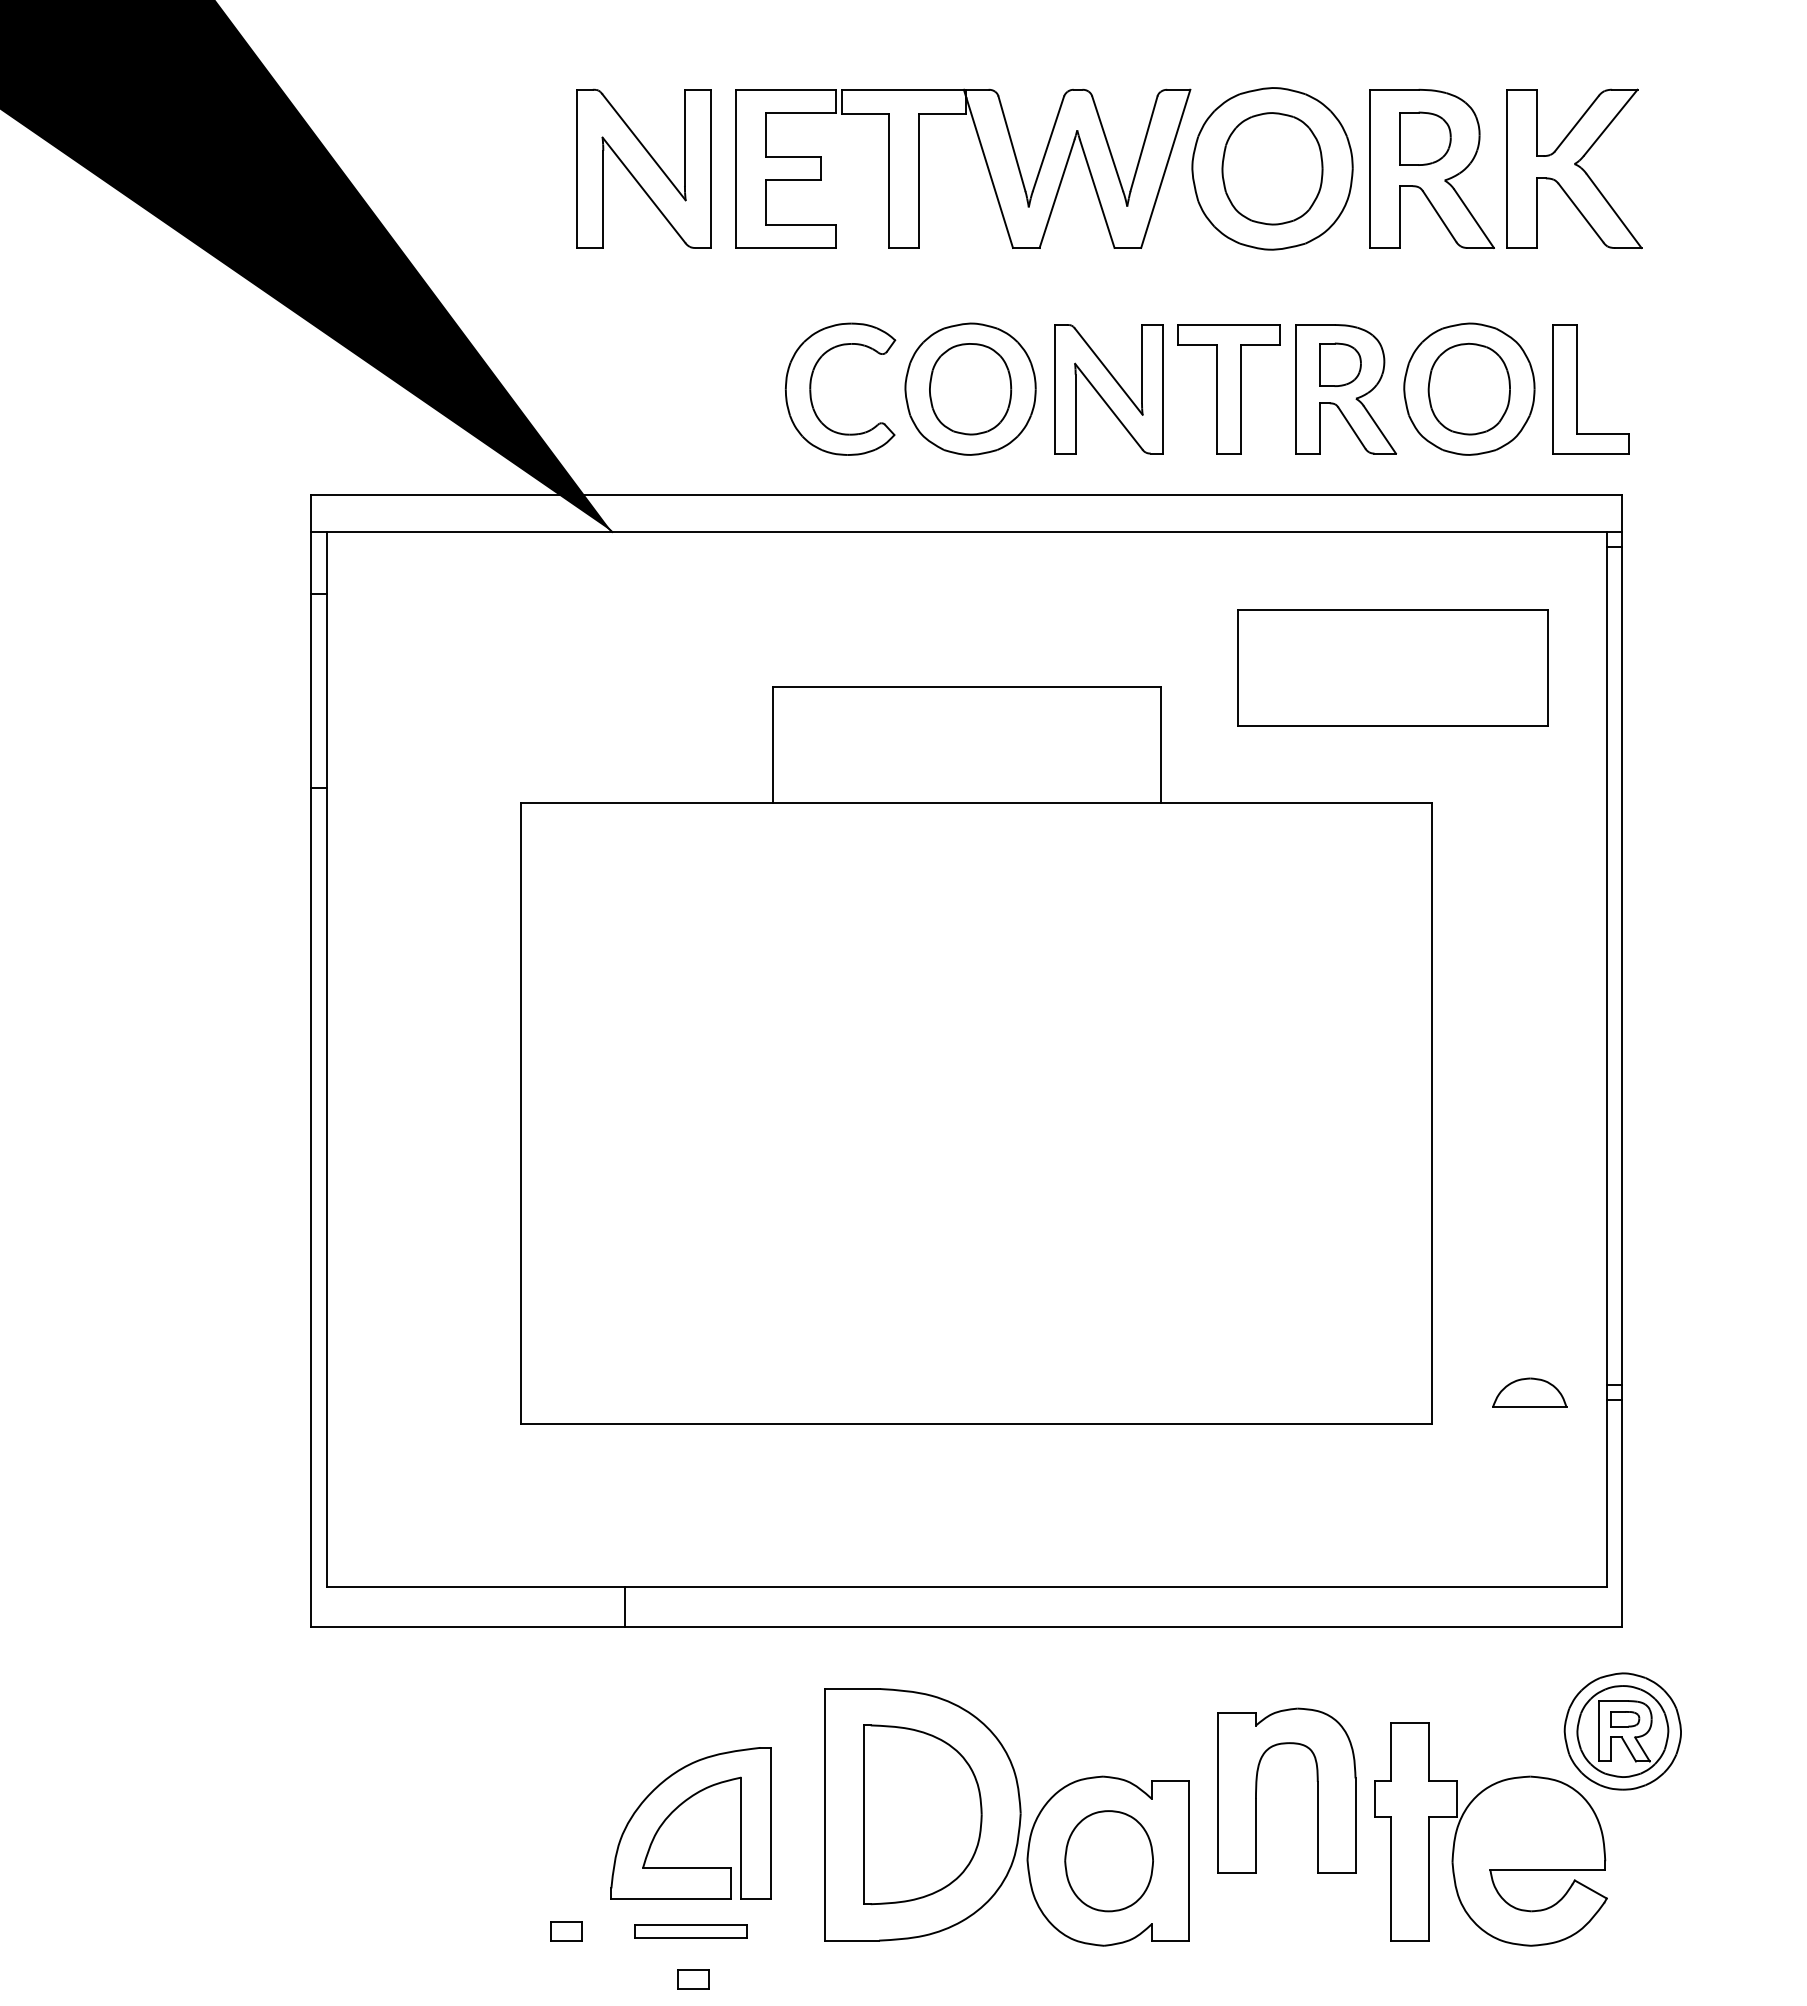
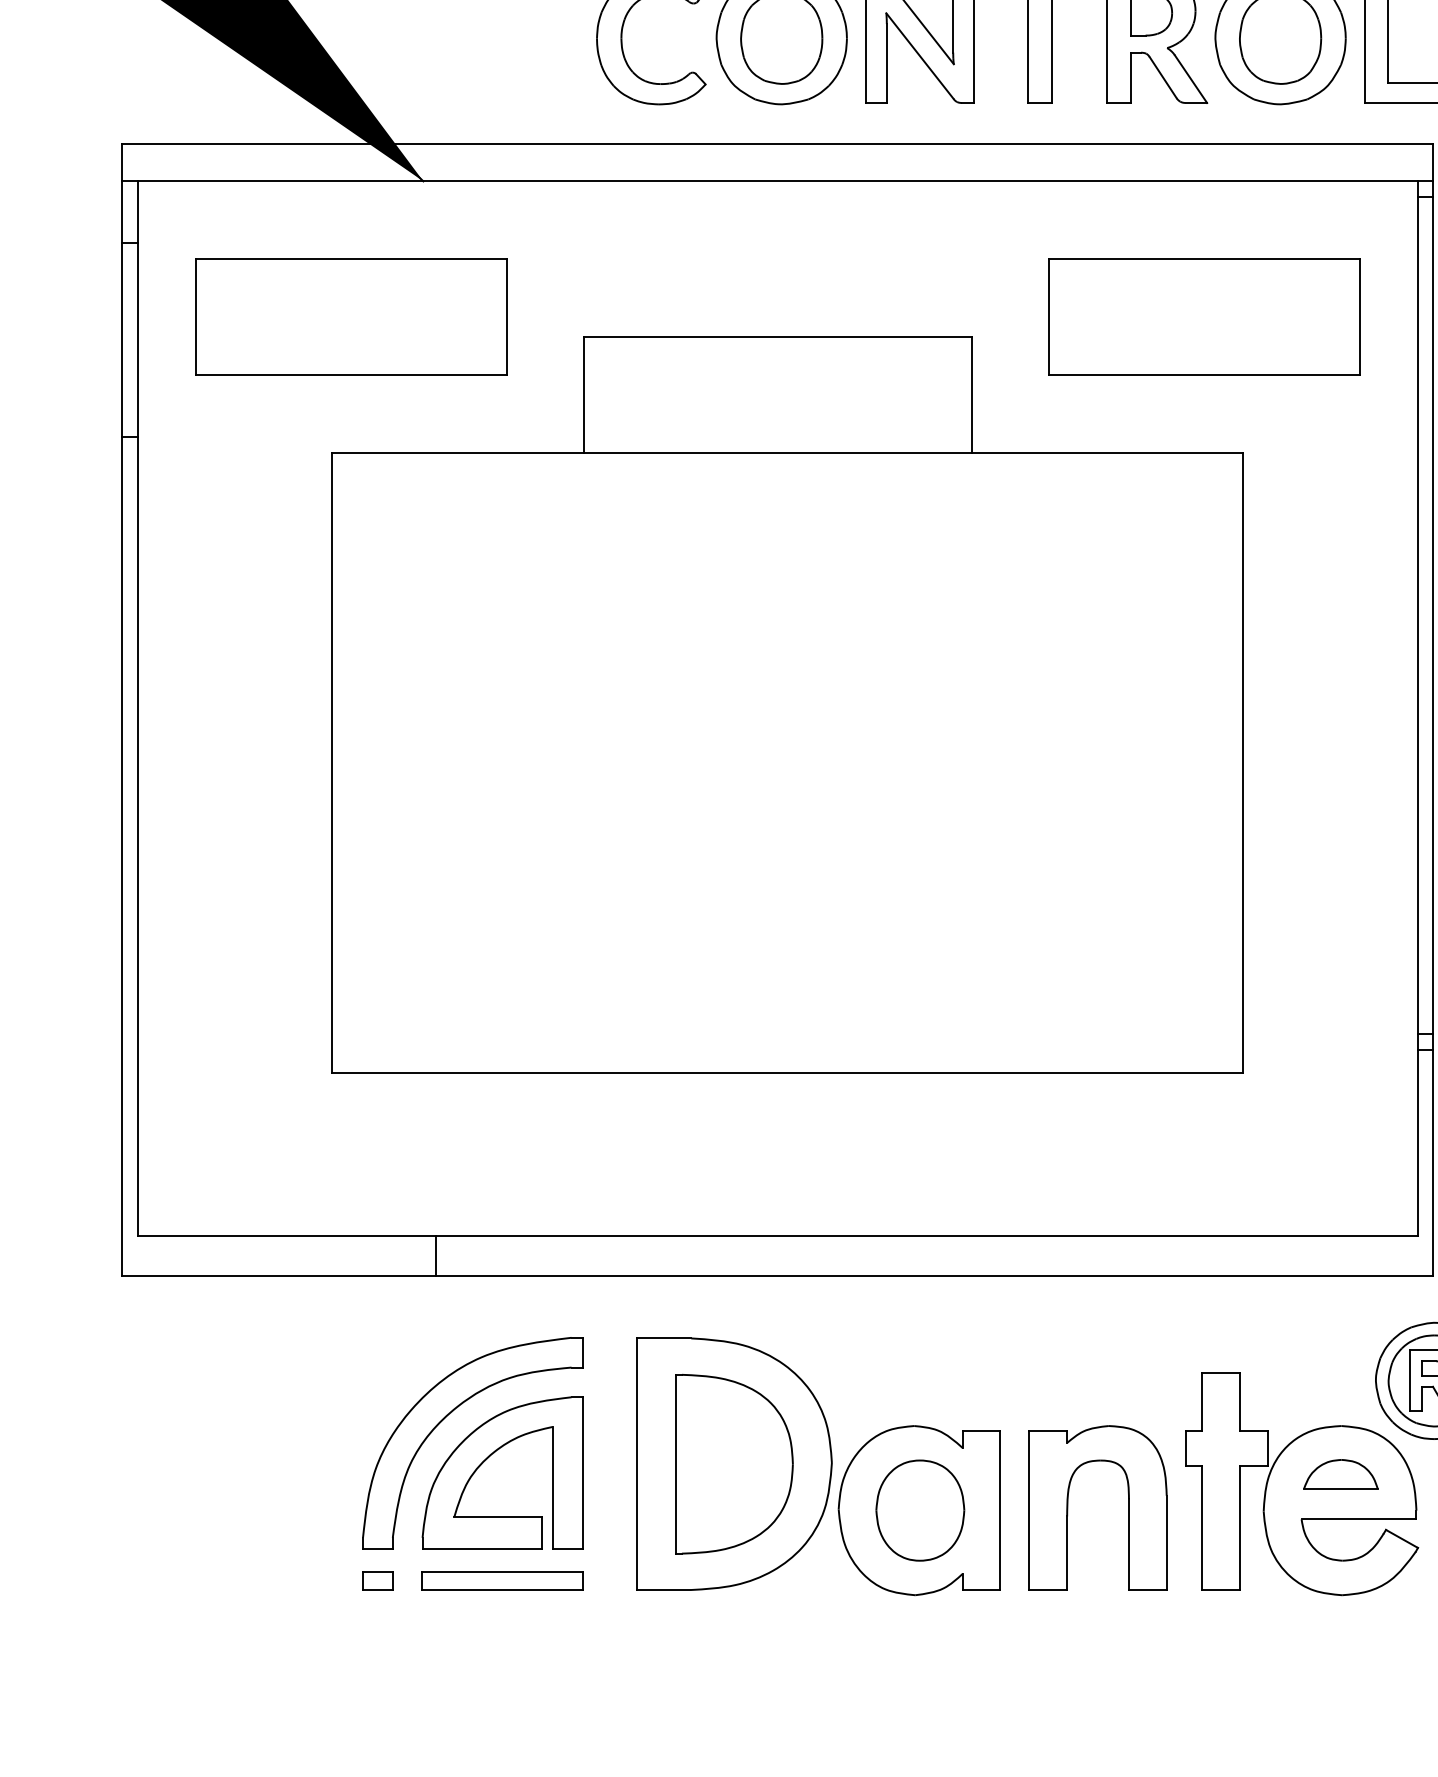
part: (539, 667) -> (350, 316), added
part: (1529, 1392) -> (1340, 1473), moved
part: (637, 1766) -> (448, 1415), added
part: (1257, 1788) -> (1068, 1505), moved
part: (690, 1931) -> (501, 1580), size x1.43
part: (693, 1979) -> (504, 1628), removed

